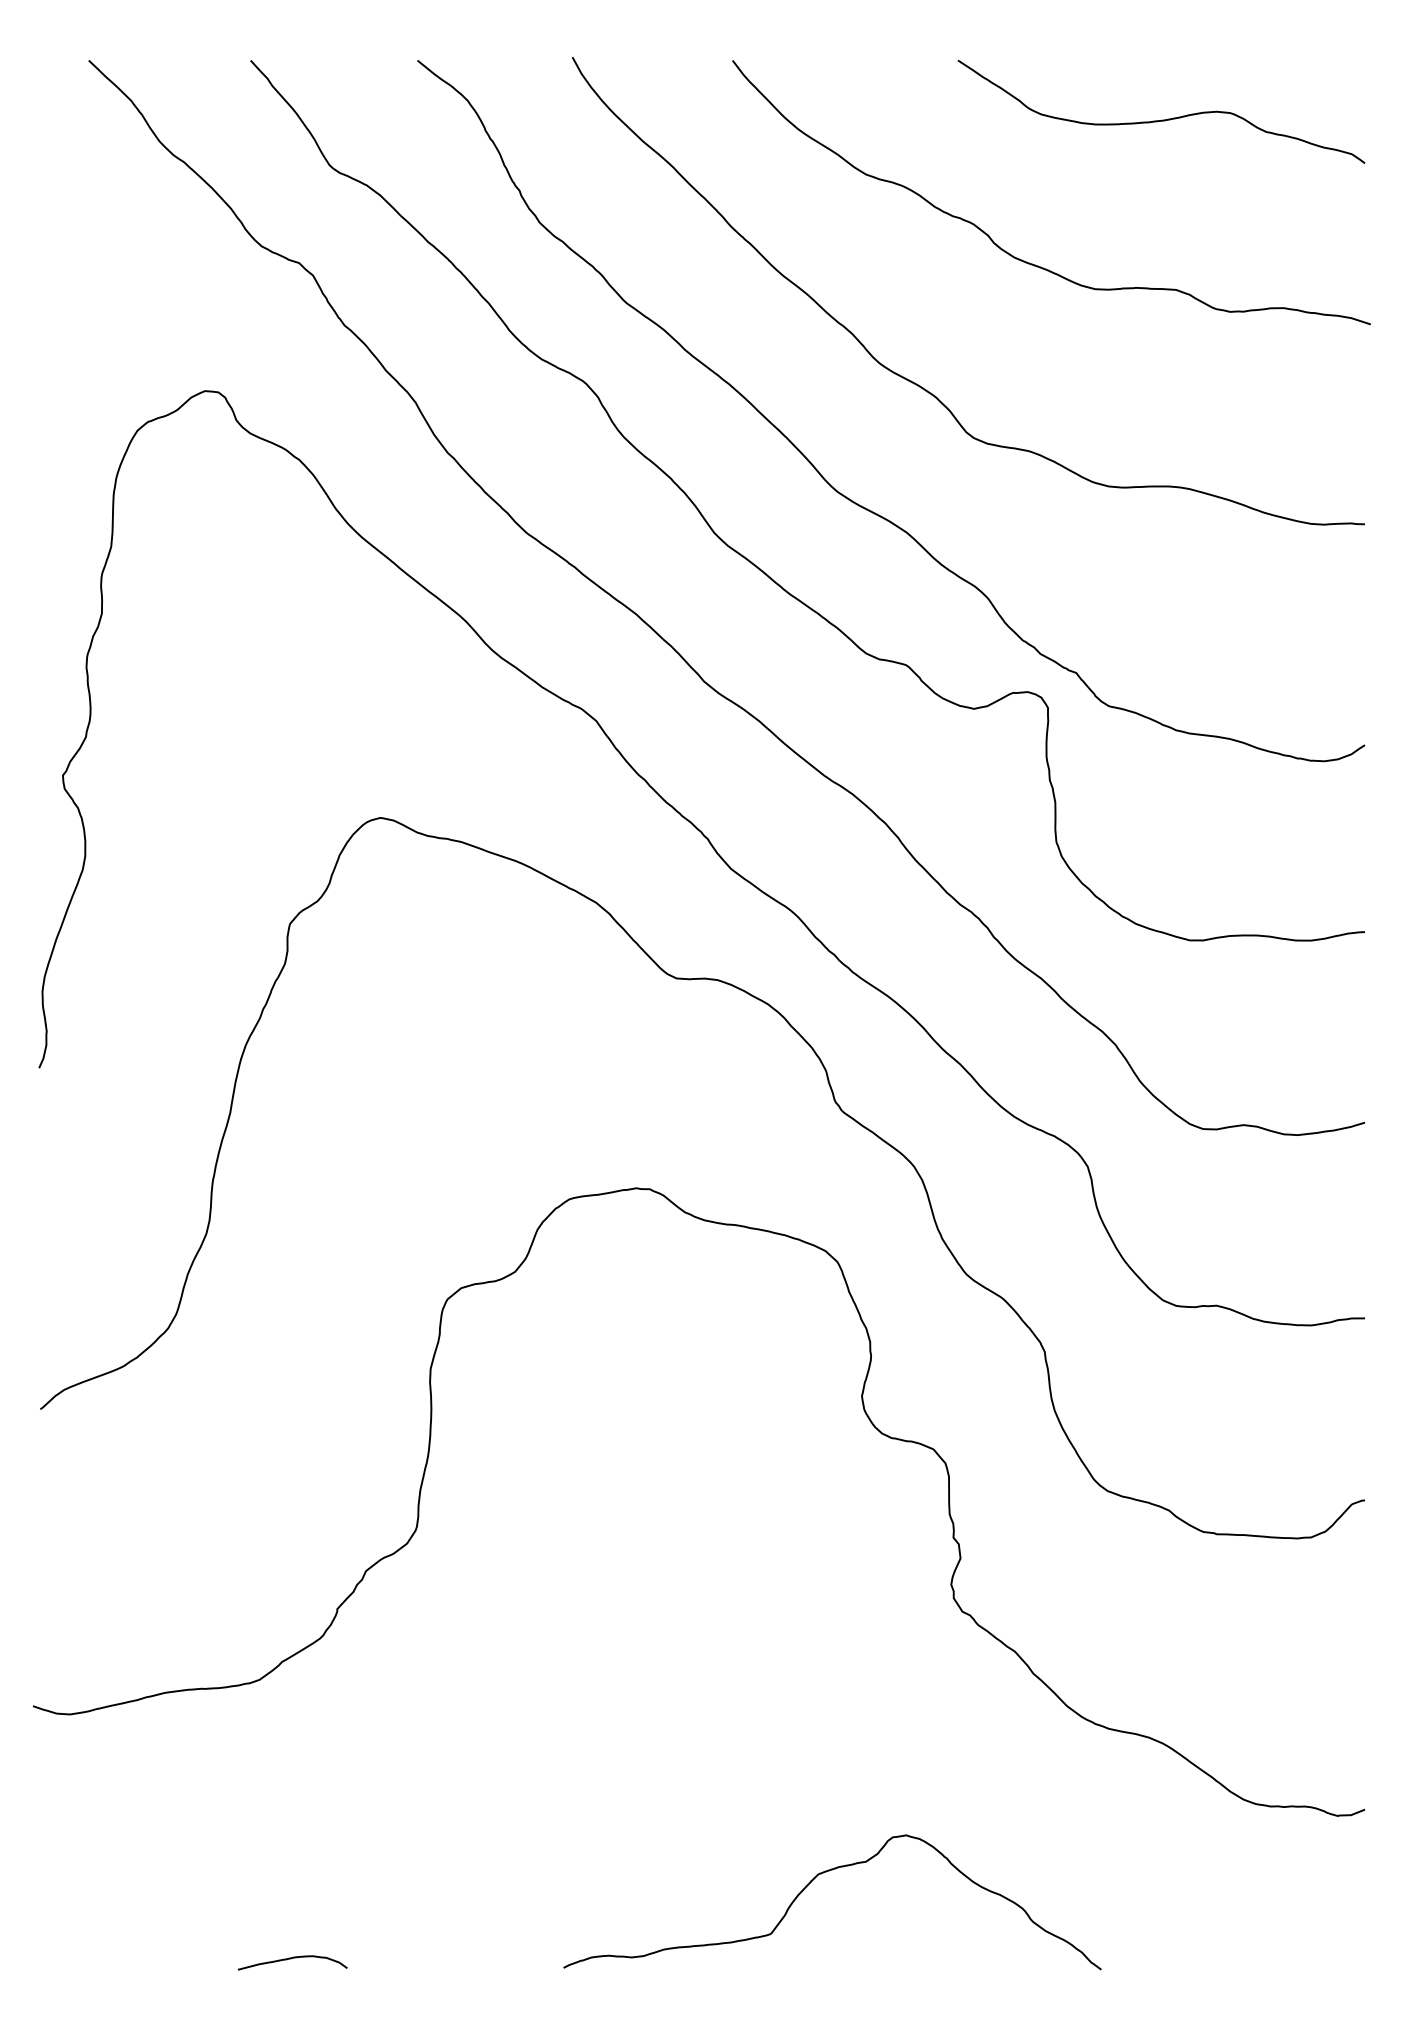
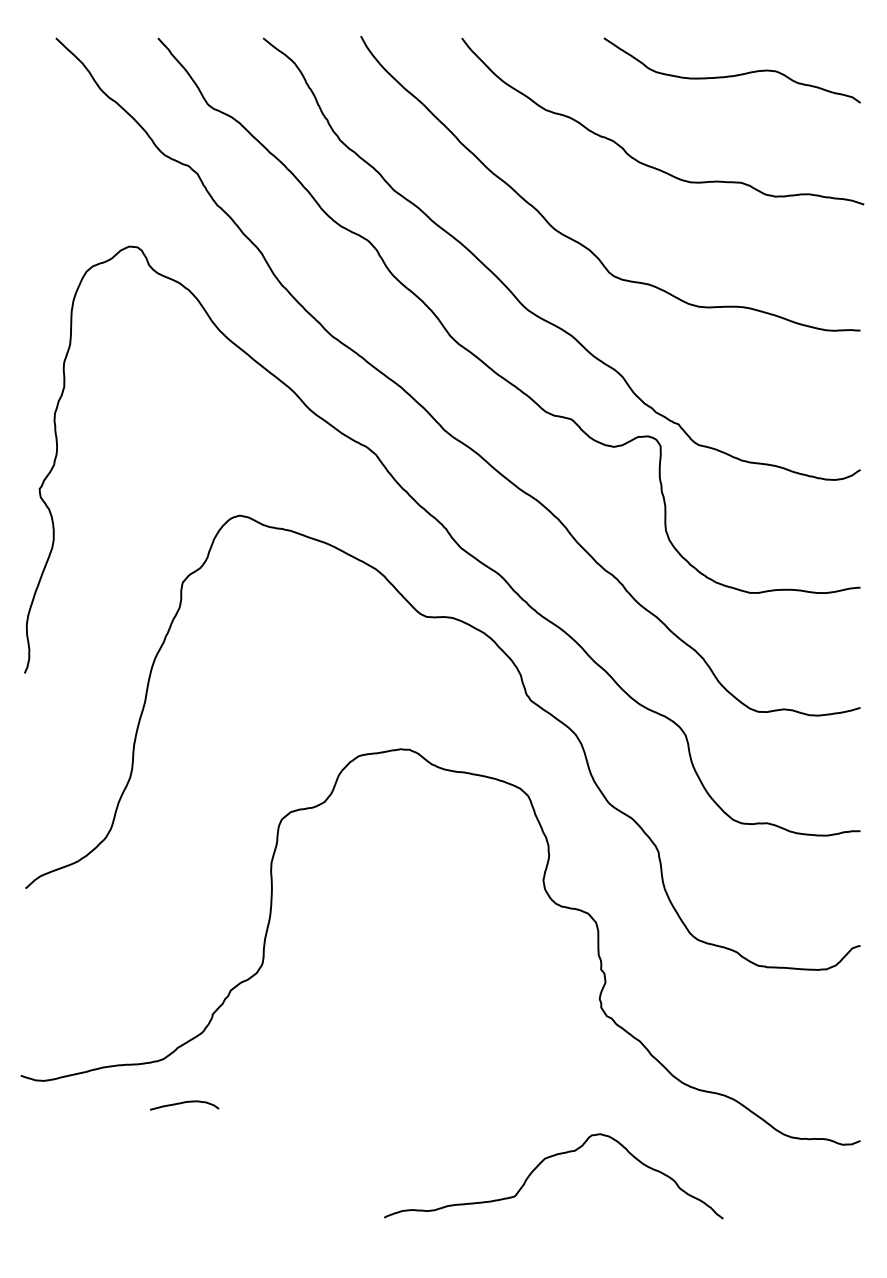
curve: (812, 1881) -> (541, 1163), moved
curve: (292, 1959) -> (184, 1103), moved

